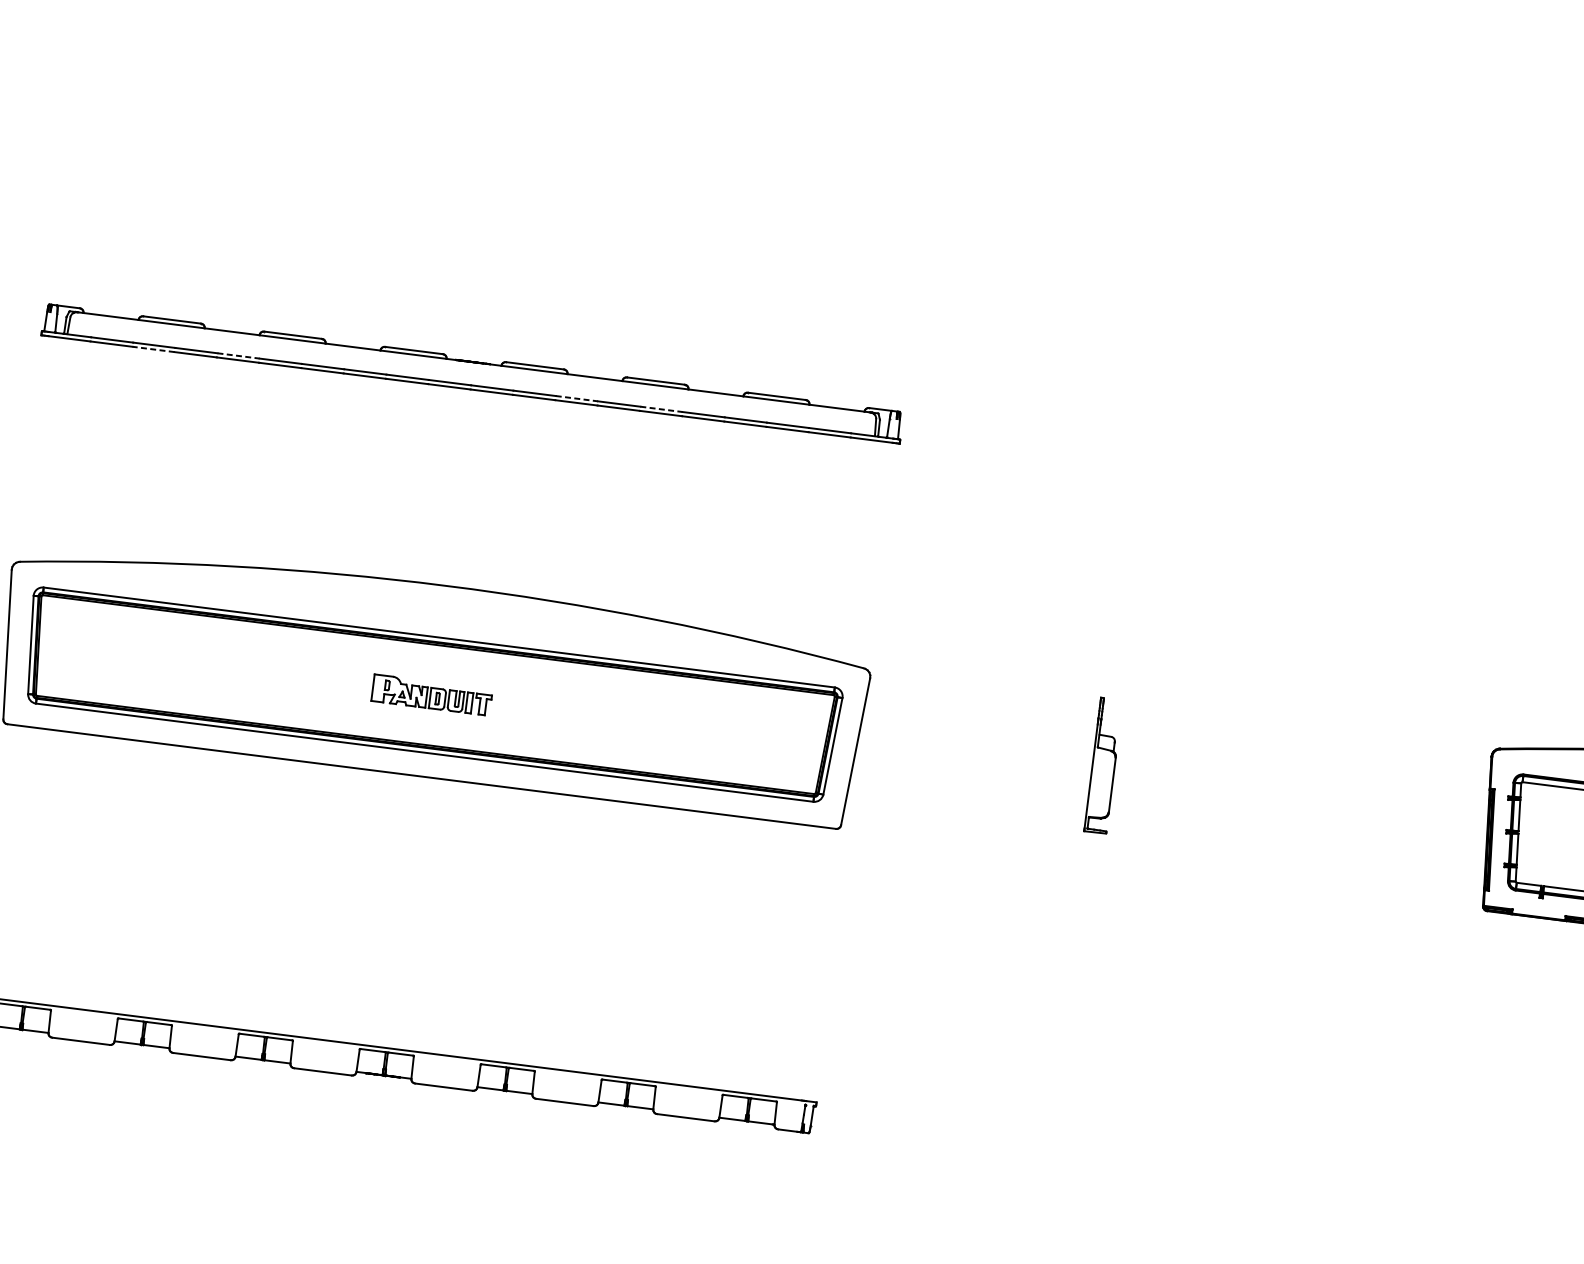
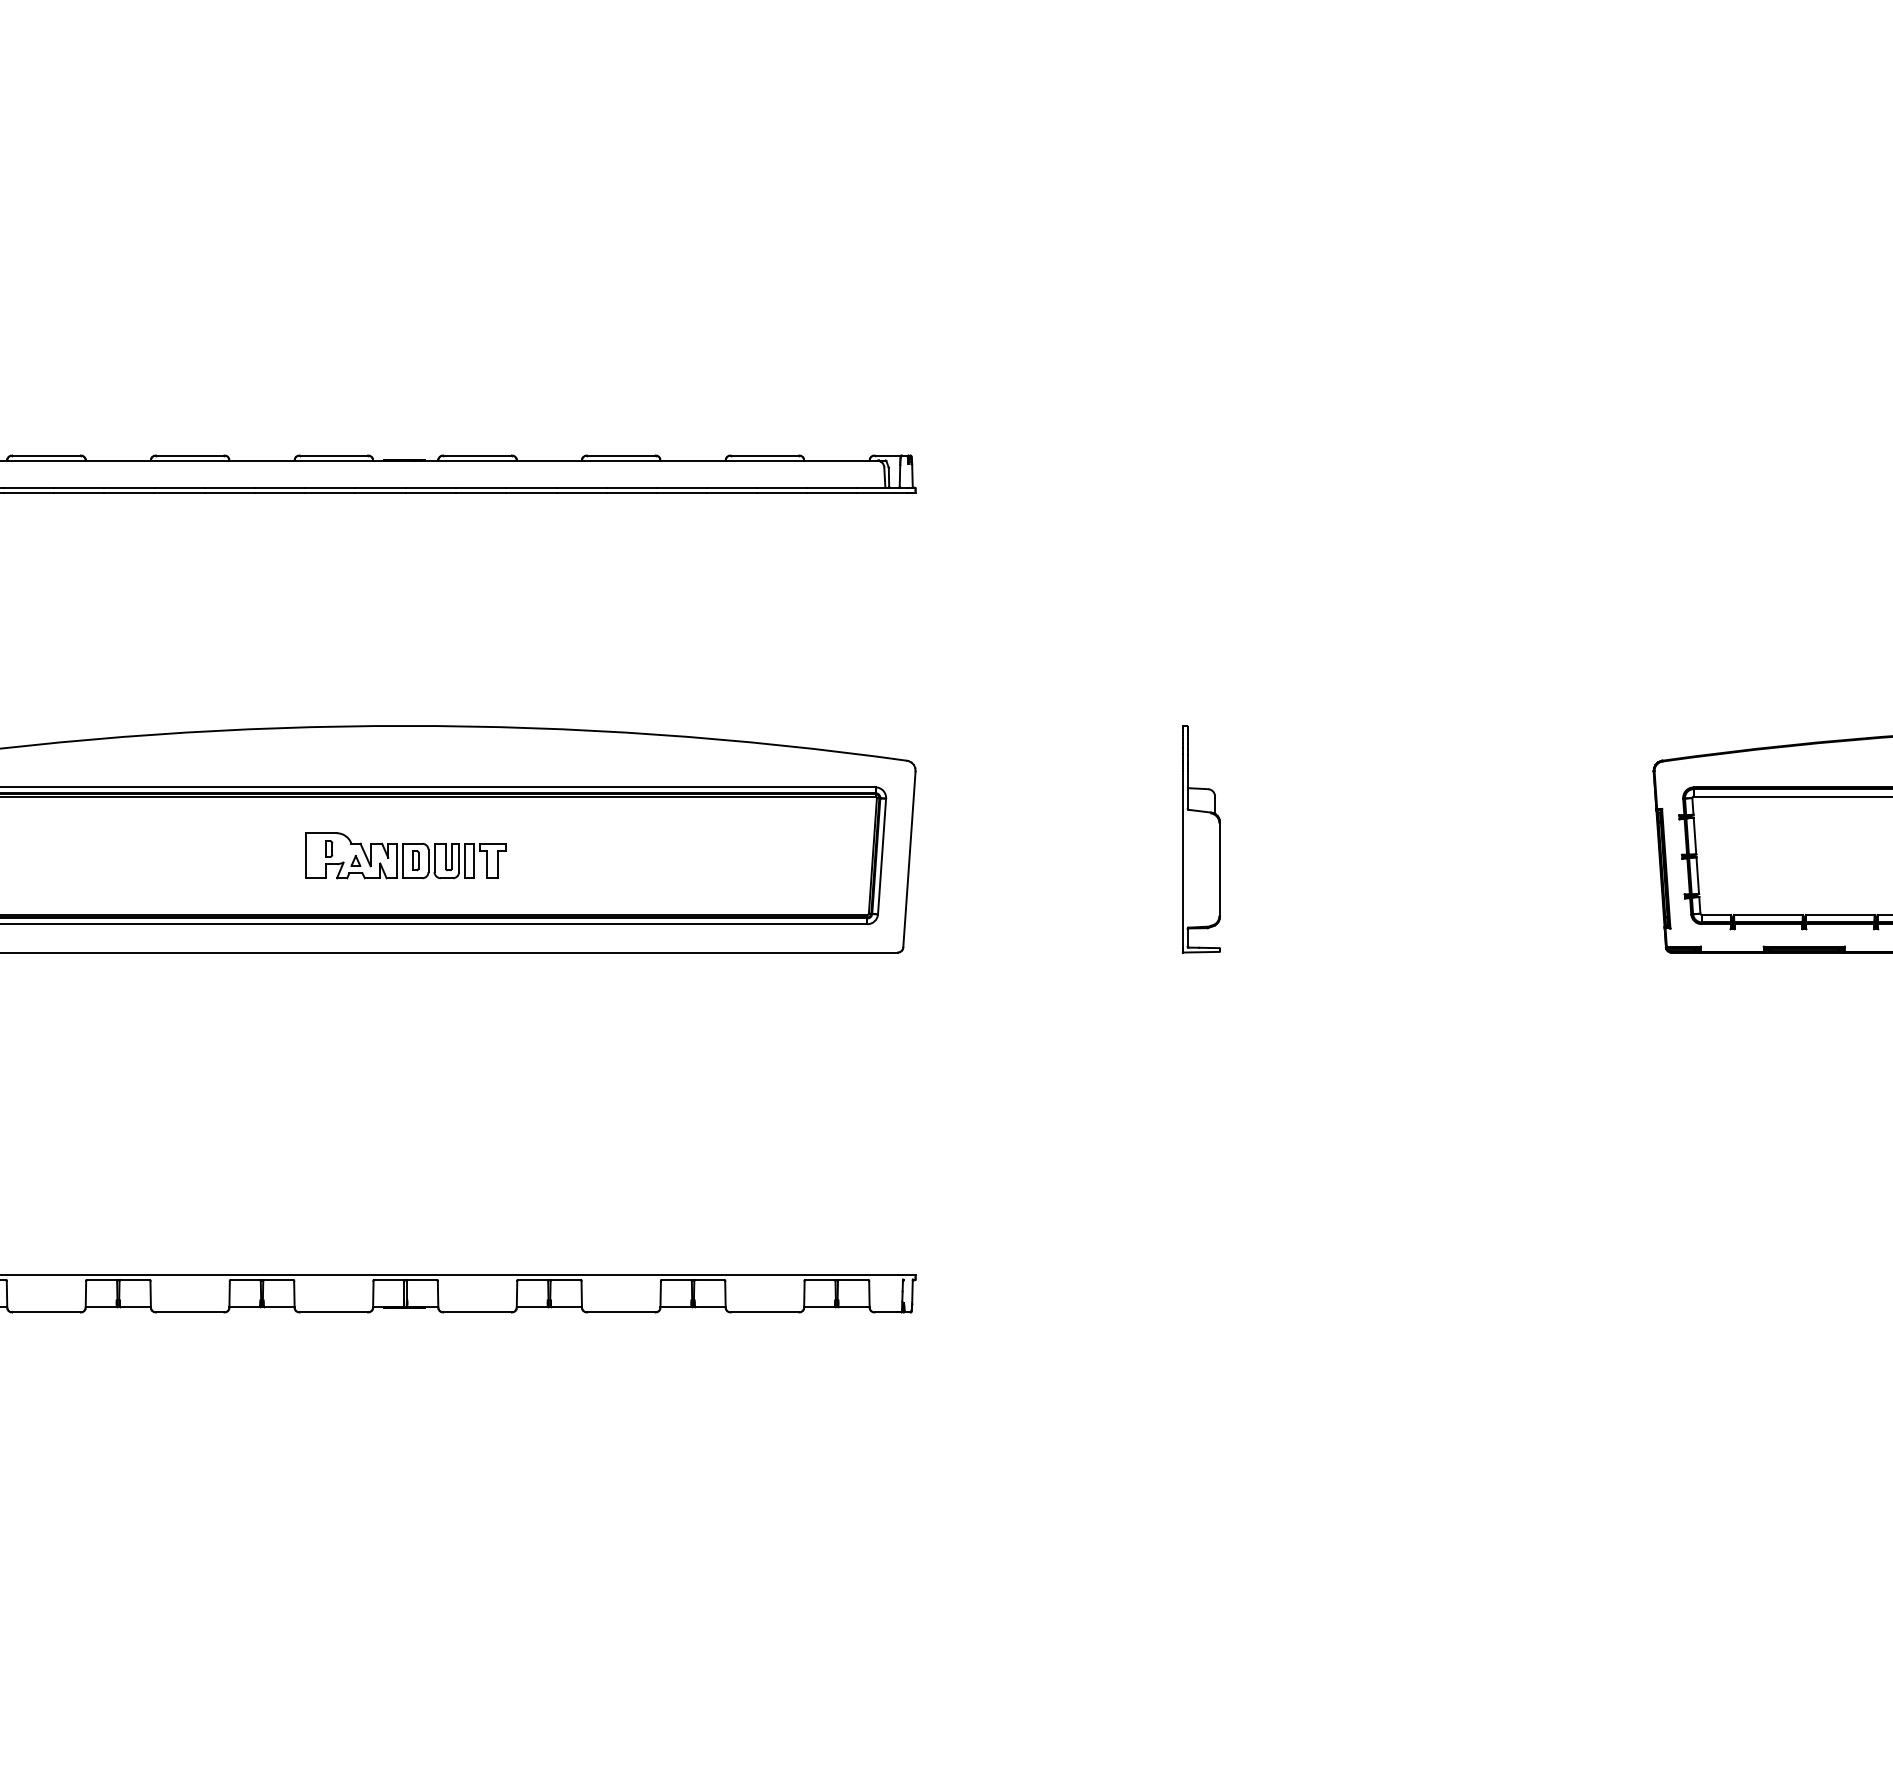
line: (153, 349) -> (29, 492), dashed -> solid
line: (238, 355) -> (129, 487), dashed -> solid
line: (577, 398) -> (531, 487), dashed -> solid
line: (662, 409) -> (632, 487), dashed -> solid
part: (431, 694) -> (405, 855), size x1.43
part: (1103, 766) -> (1201, 839), size x1.43

